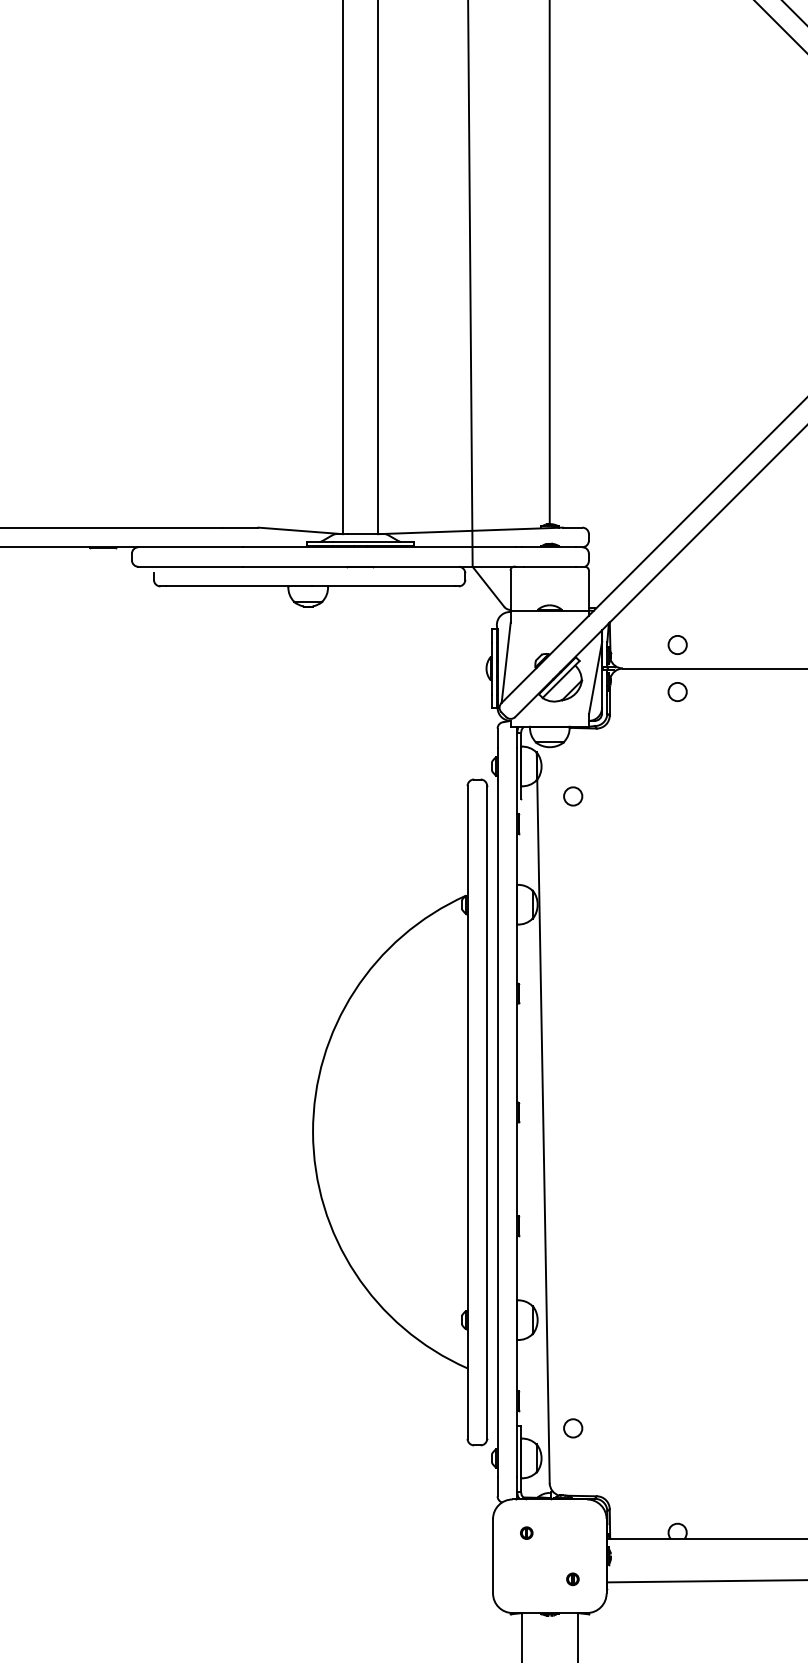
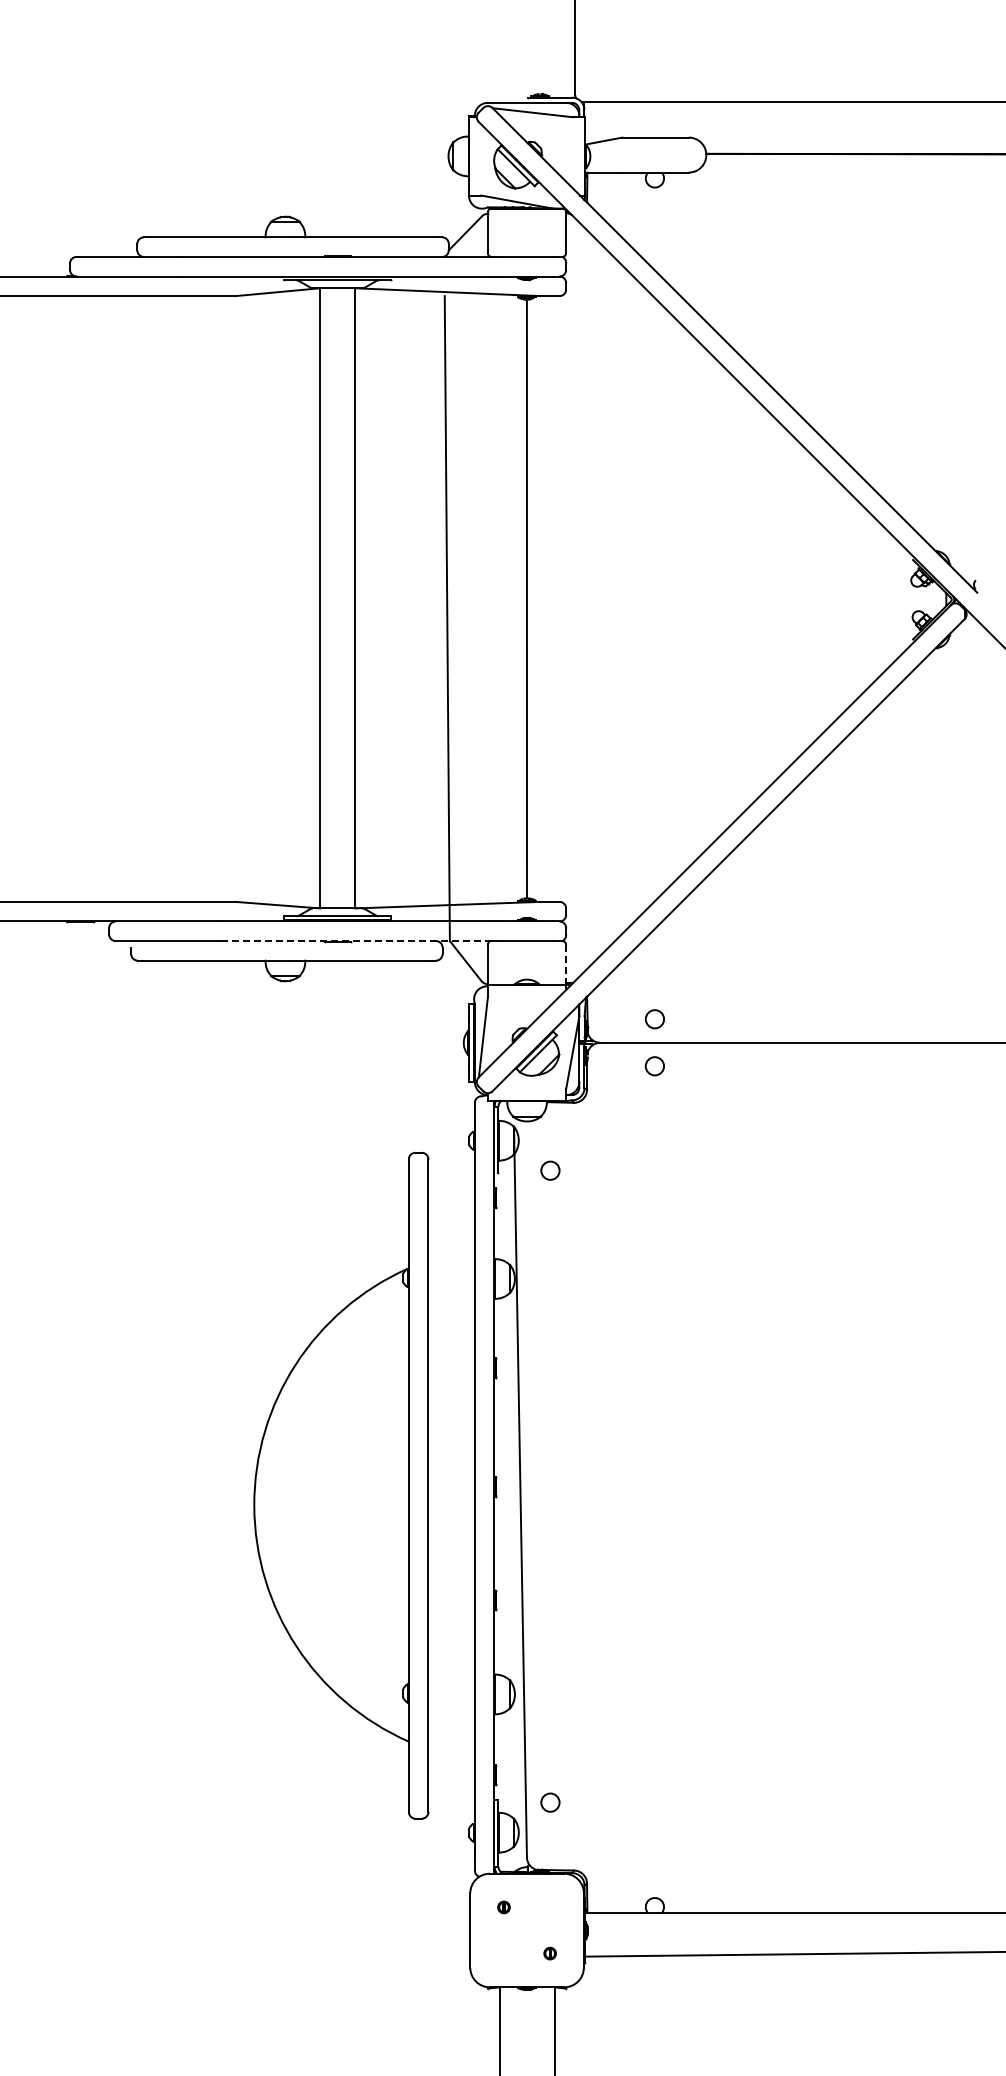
line: (380, 567) -> (357, 941), solid -> dashed
line: (589, 590) -> (566, 964), solid -> dashed
part: (400, 1112) -> (341, 1485), moved

